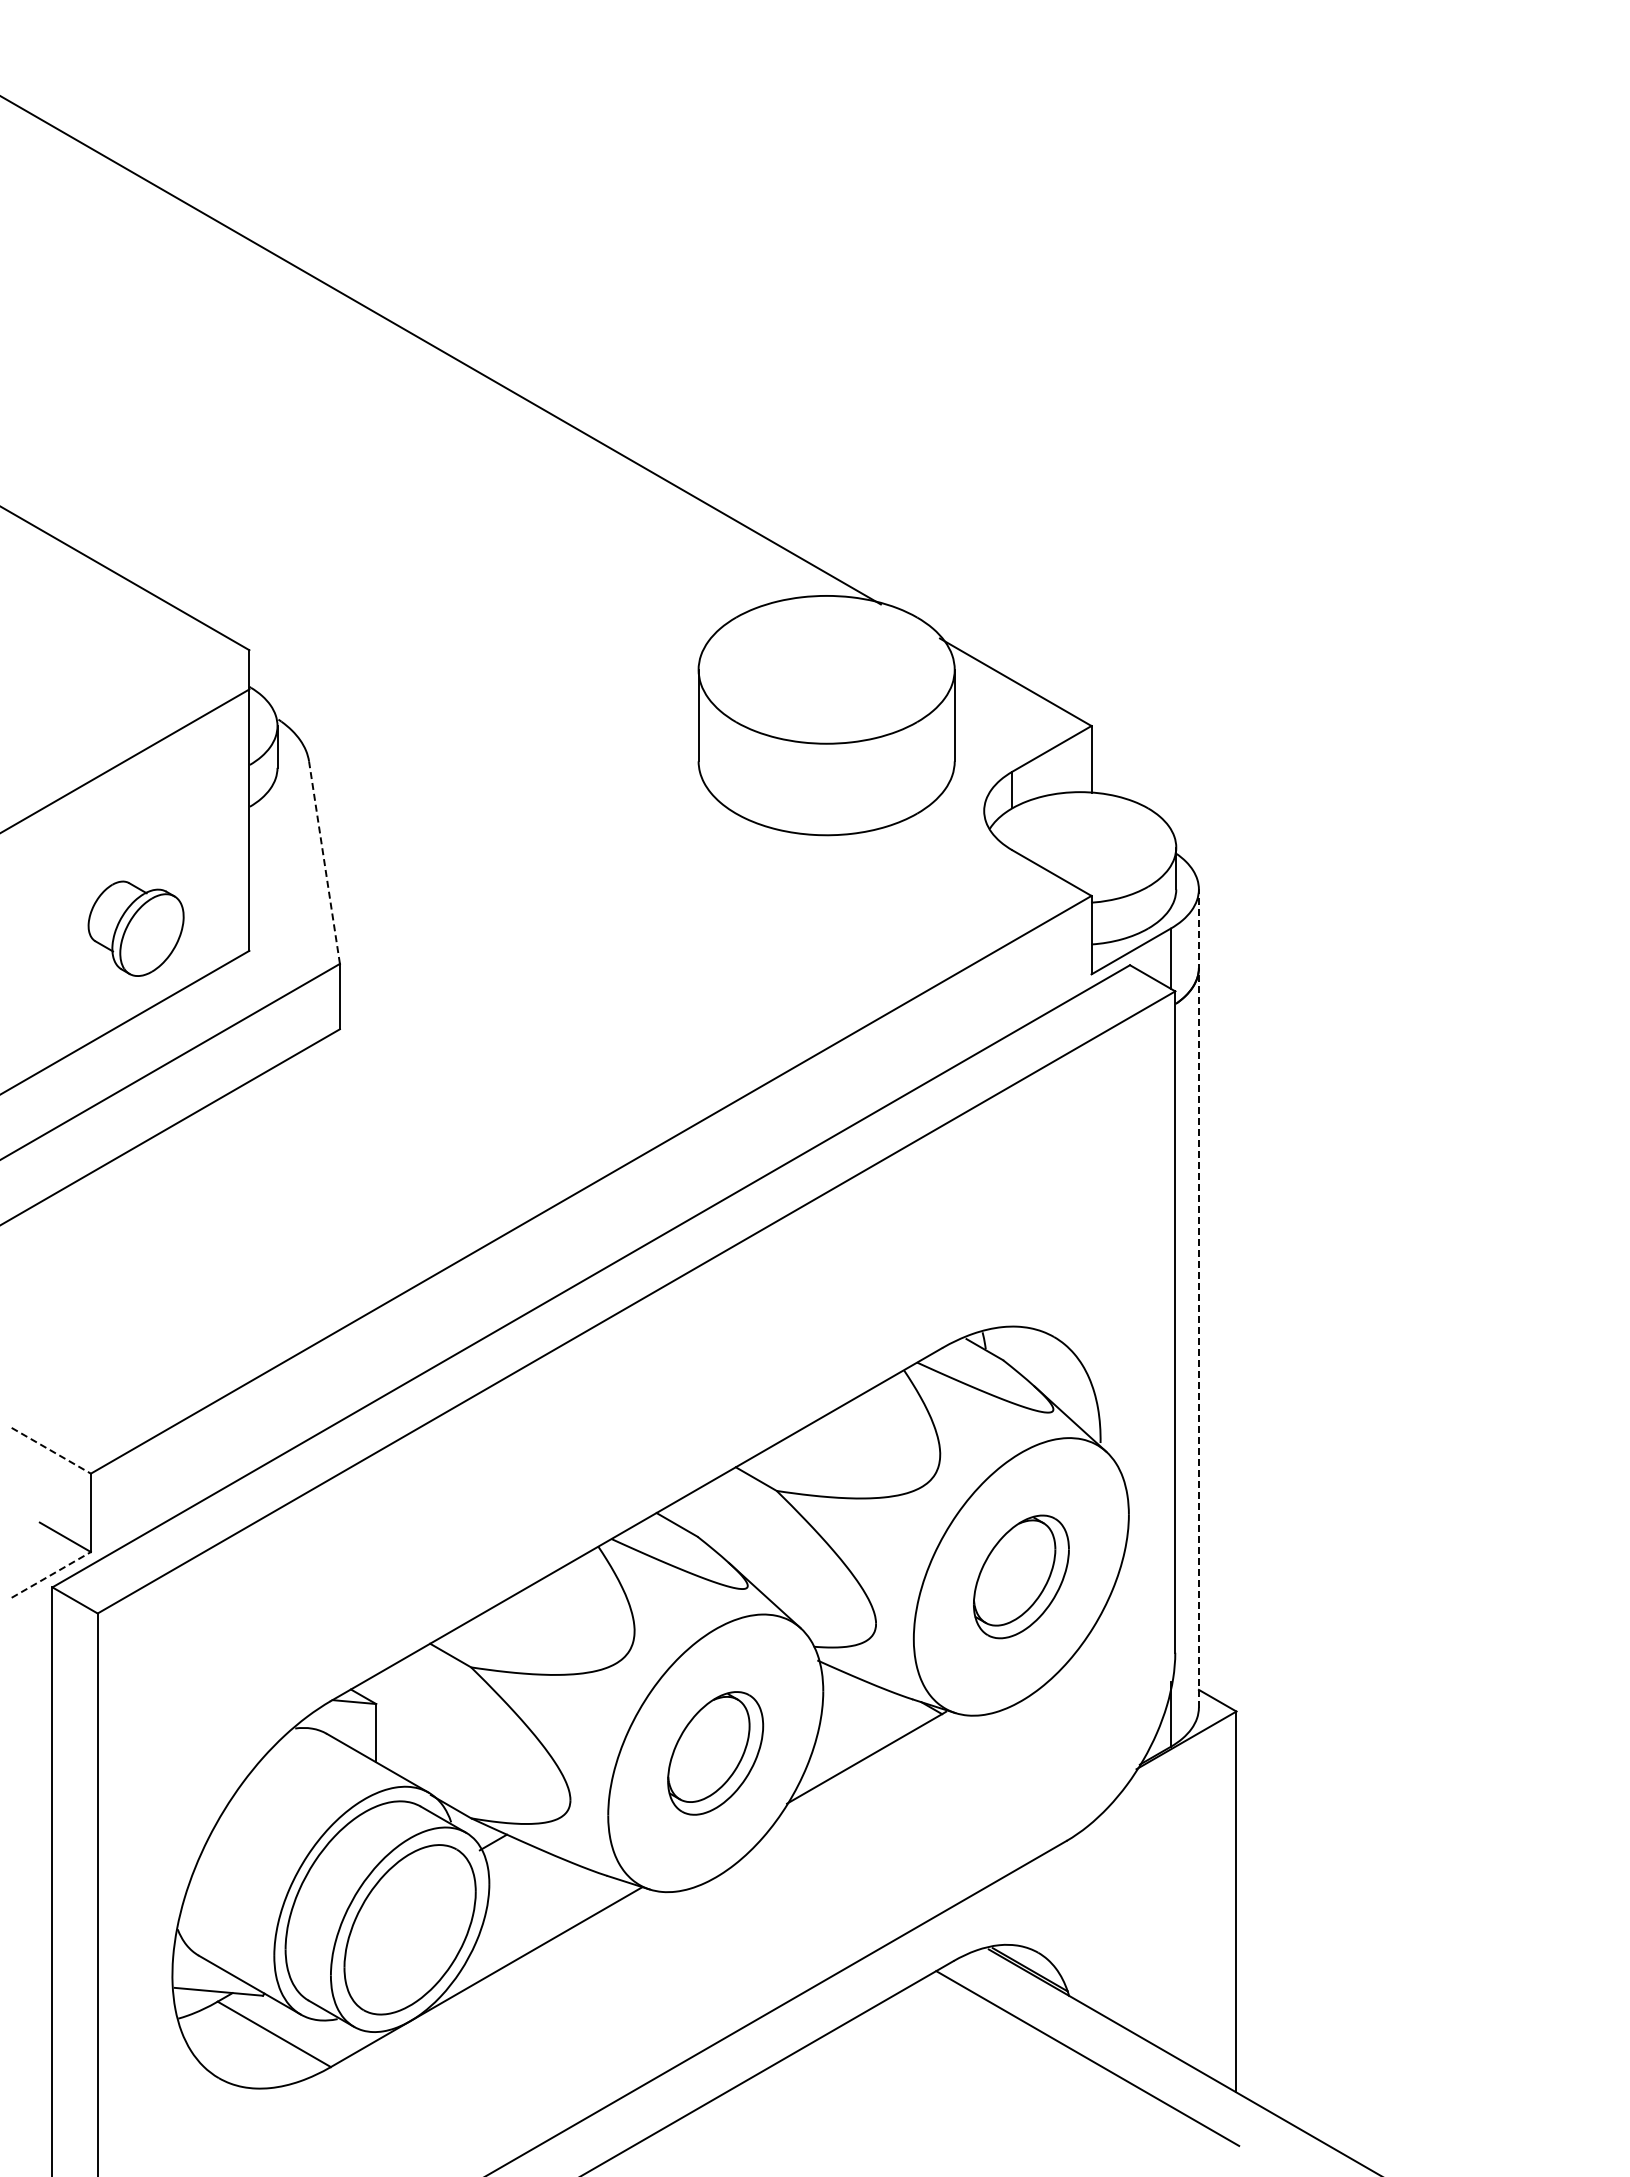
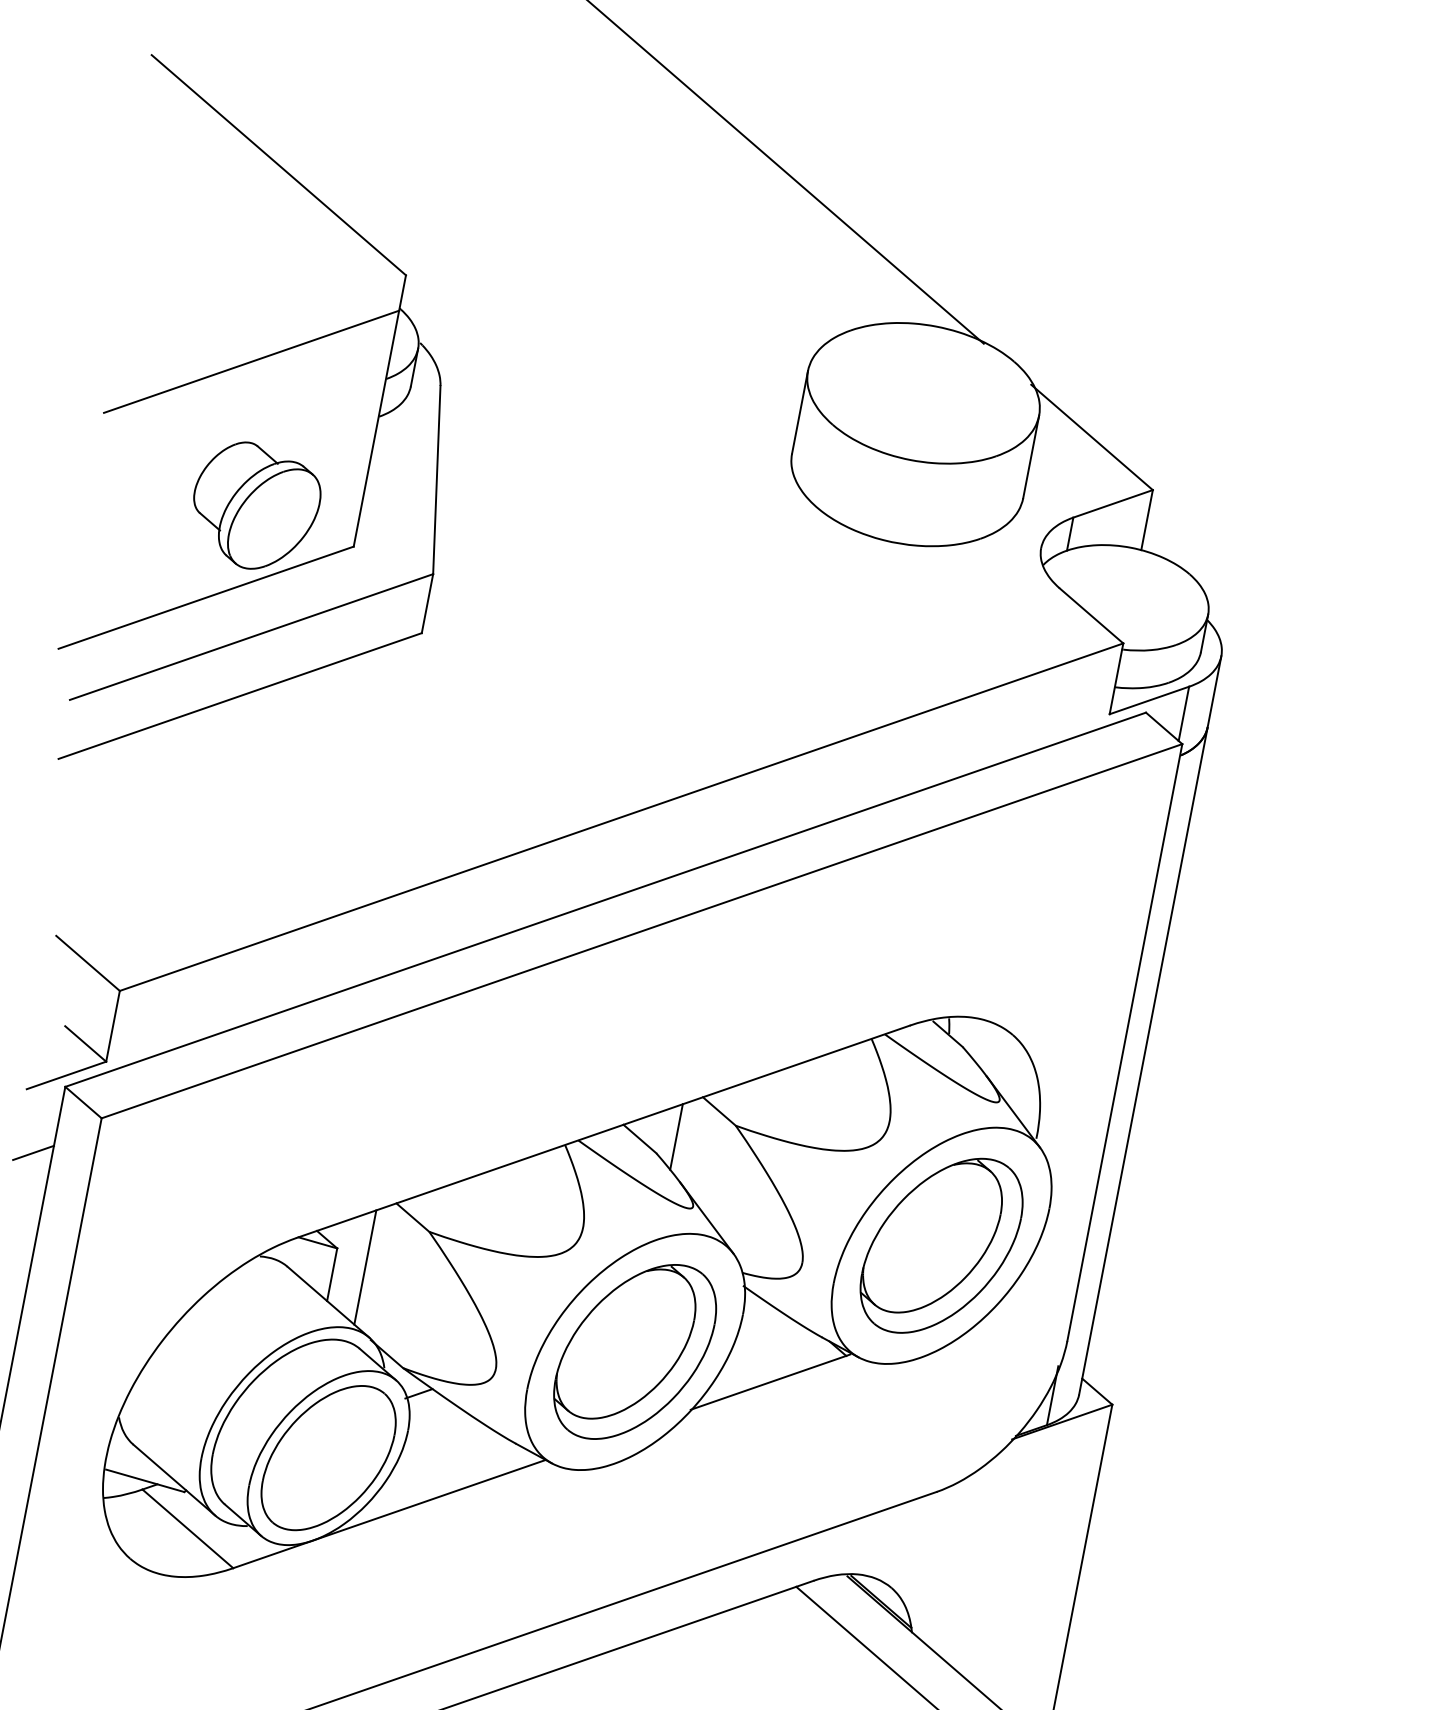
line: (324, 862) -> (436, 479), dashed -> solid
part: (135, 928) -> (254, 506), size x1.43
line: (1198, 1298) -> (1149, 1025), dashed -> solid
line: (51, 1450) -> (88, 963), dashed -> solid
line: (715, 1514) -> (676, 1136), added
line: (51, 1574) -> (66, 1075), dashed -> solid
part: (1021, 1576) -> (941, 1245), size x1.67
line: (31, 1664) -> (33, 1152), added
line: (410, 1718) -> (365, 1267), added
part: (715, 1753) -> (634, 1352), size x1.67

